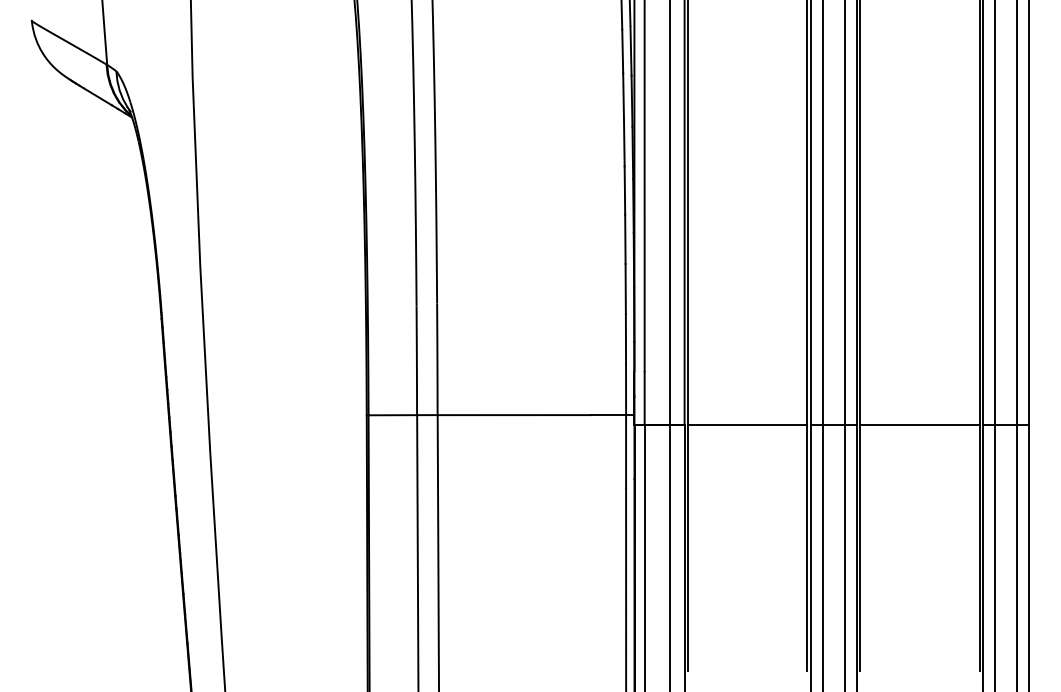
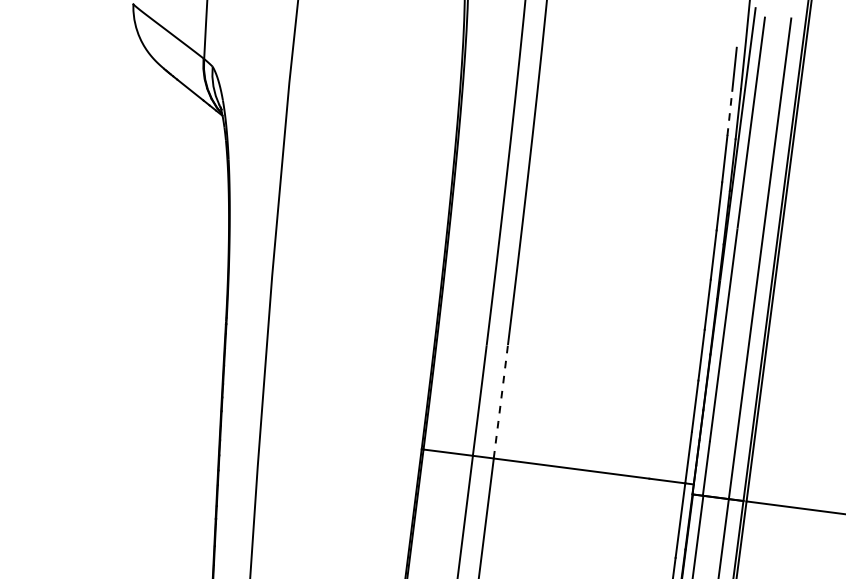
line: (622, 50) -> (729, 112), solid -> dashed
line: (437, 358) -> (501, 400), solid -> dashed

